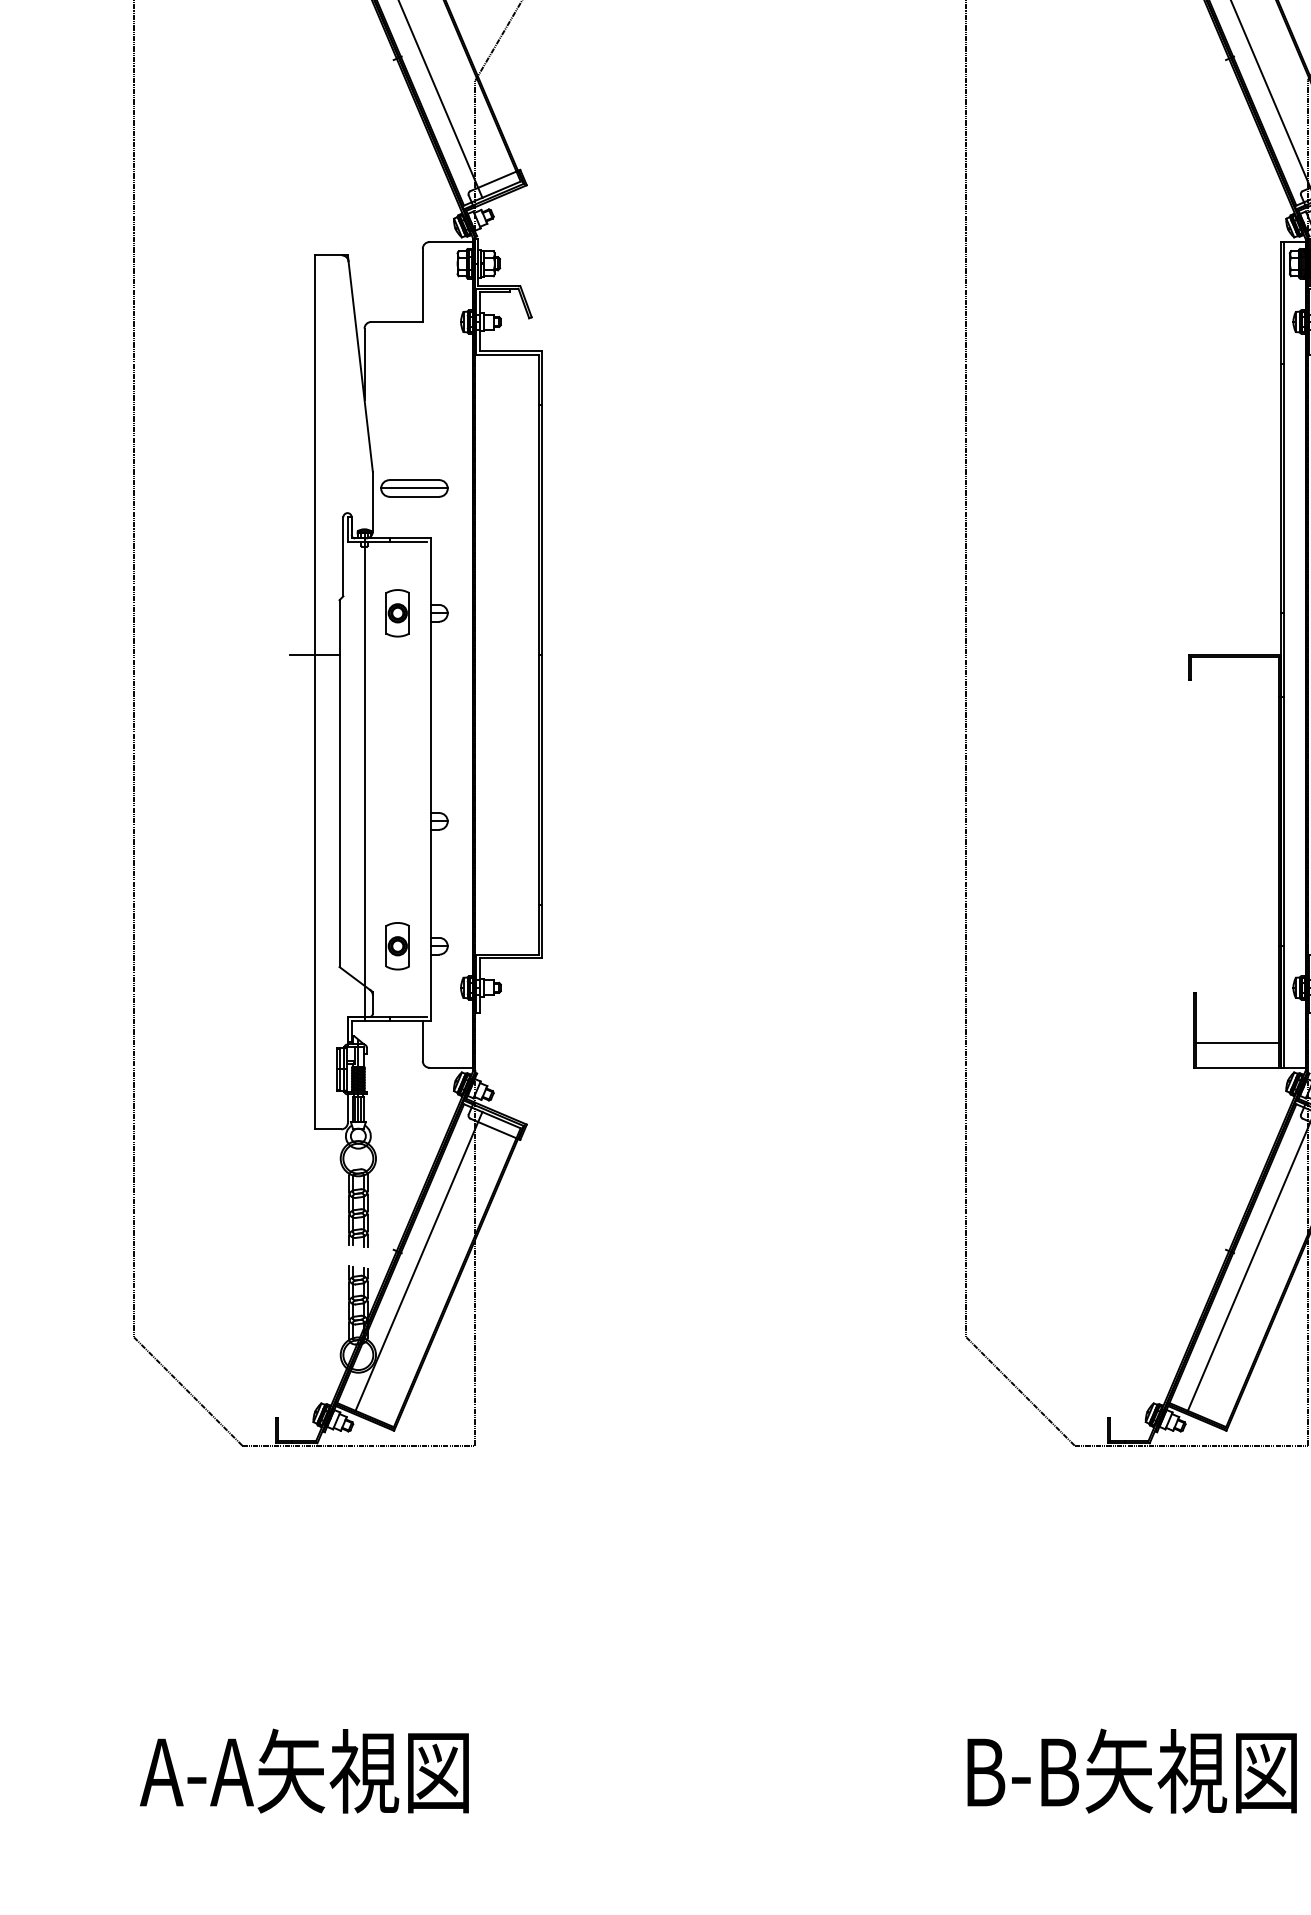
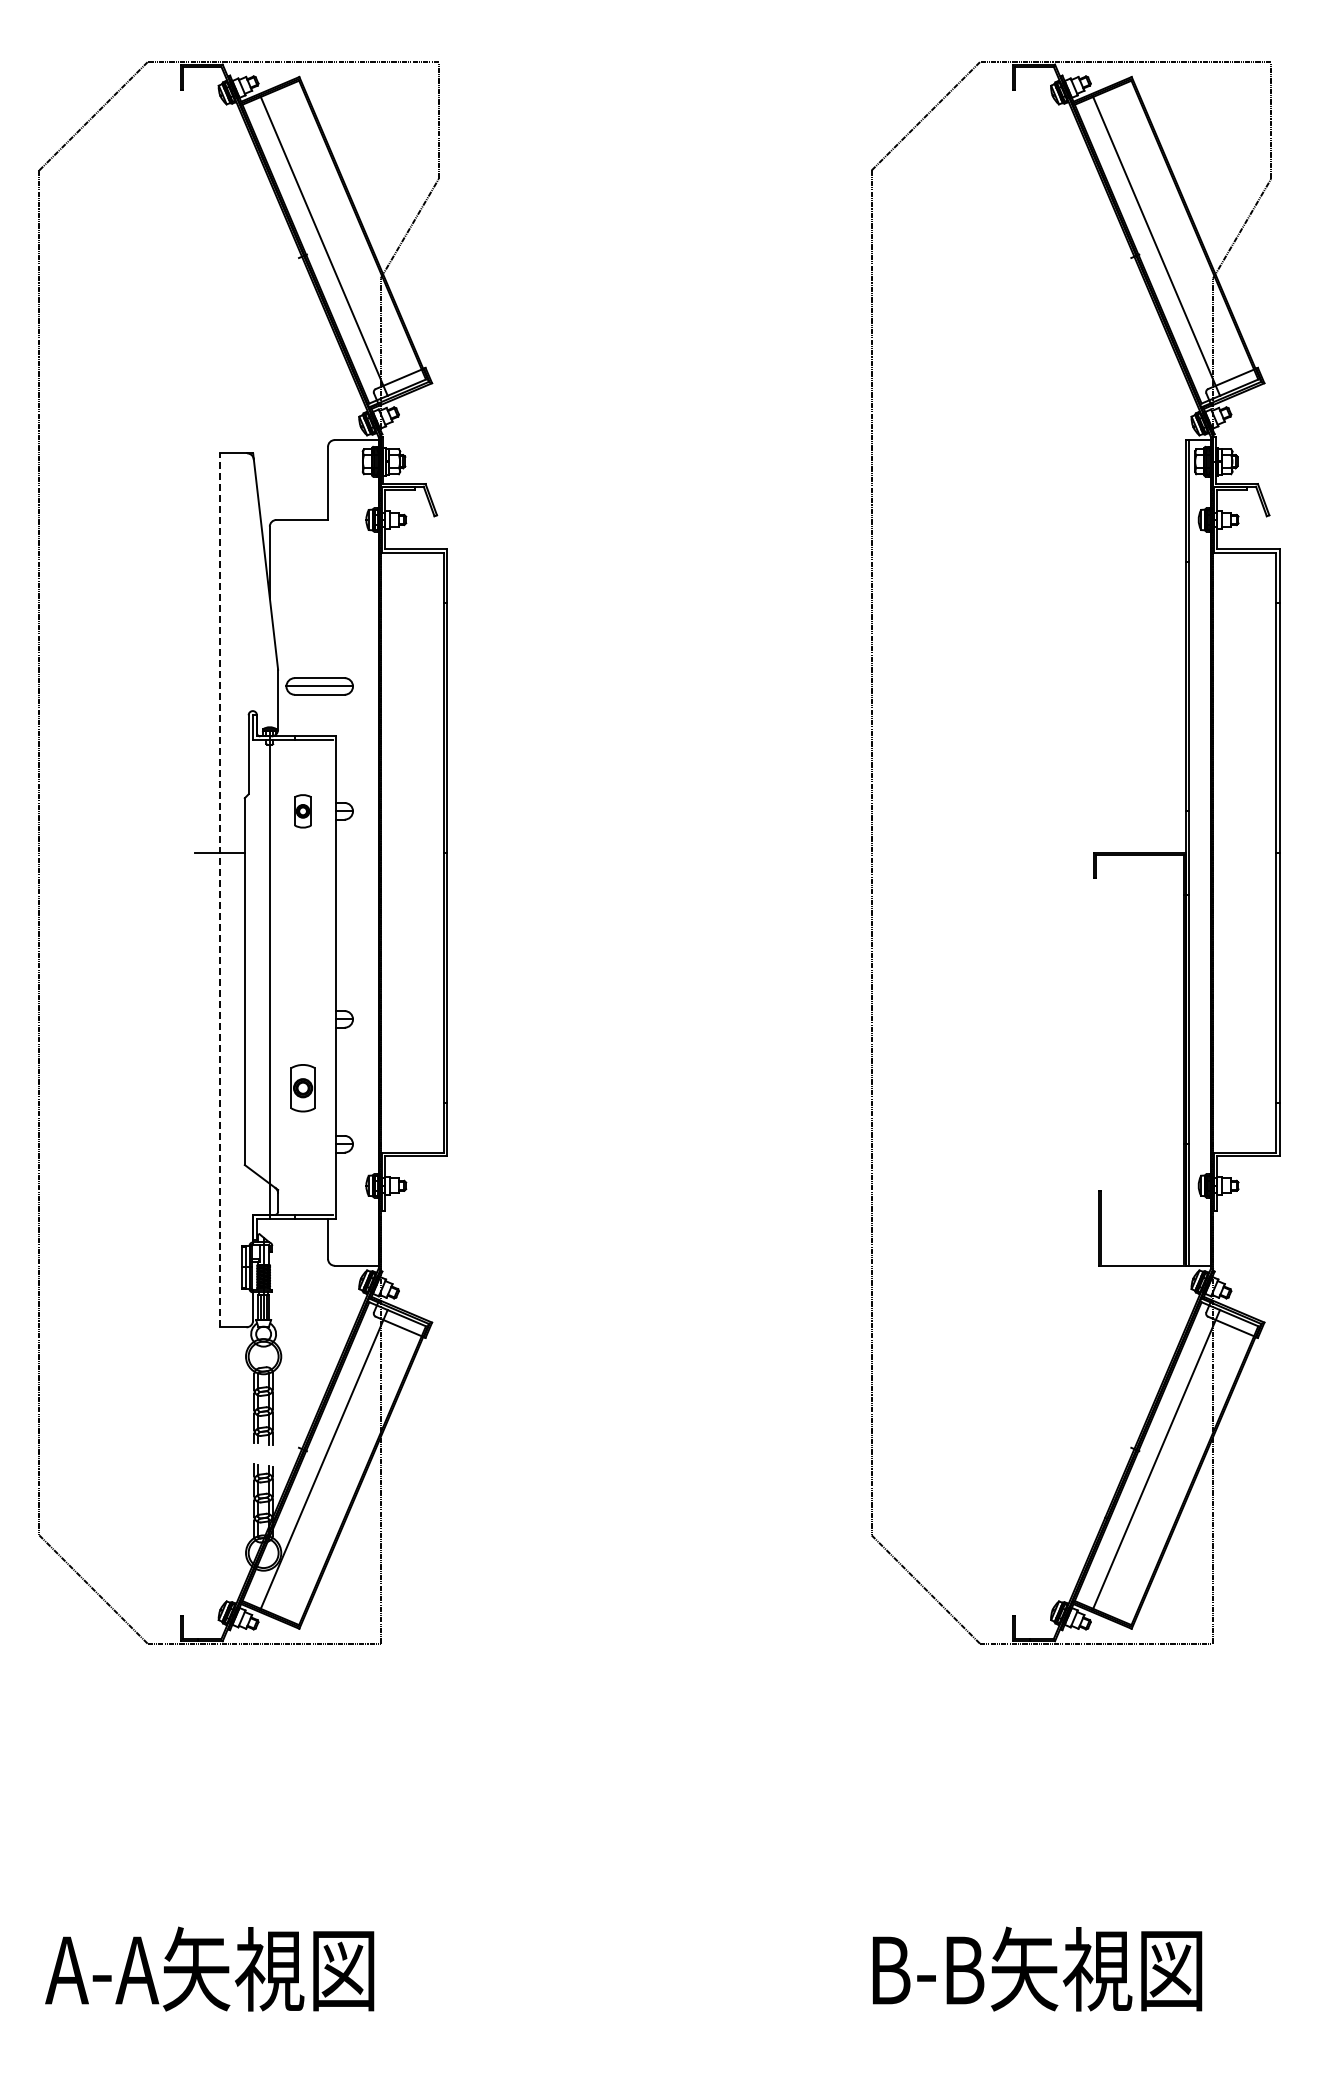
part: (397, 613) -> (302, 811), size x0.7
line: (314, 692) -> (219, 890), solid -> dashed
part: (397, 946) -> (302, 1088), moved
line: (1237, 1042) -> (1142, 1240), removed

